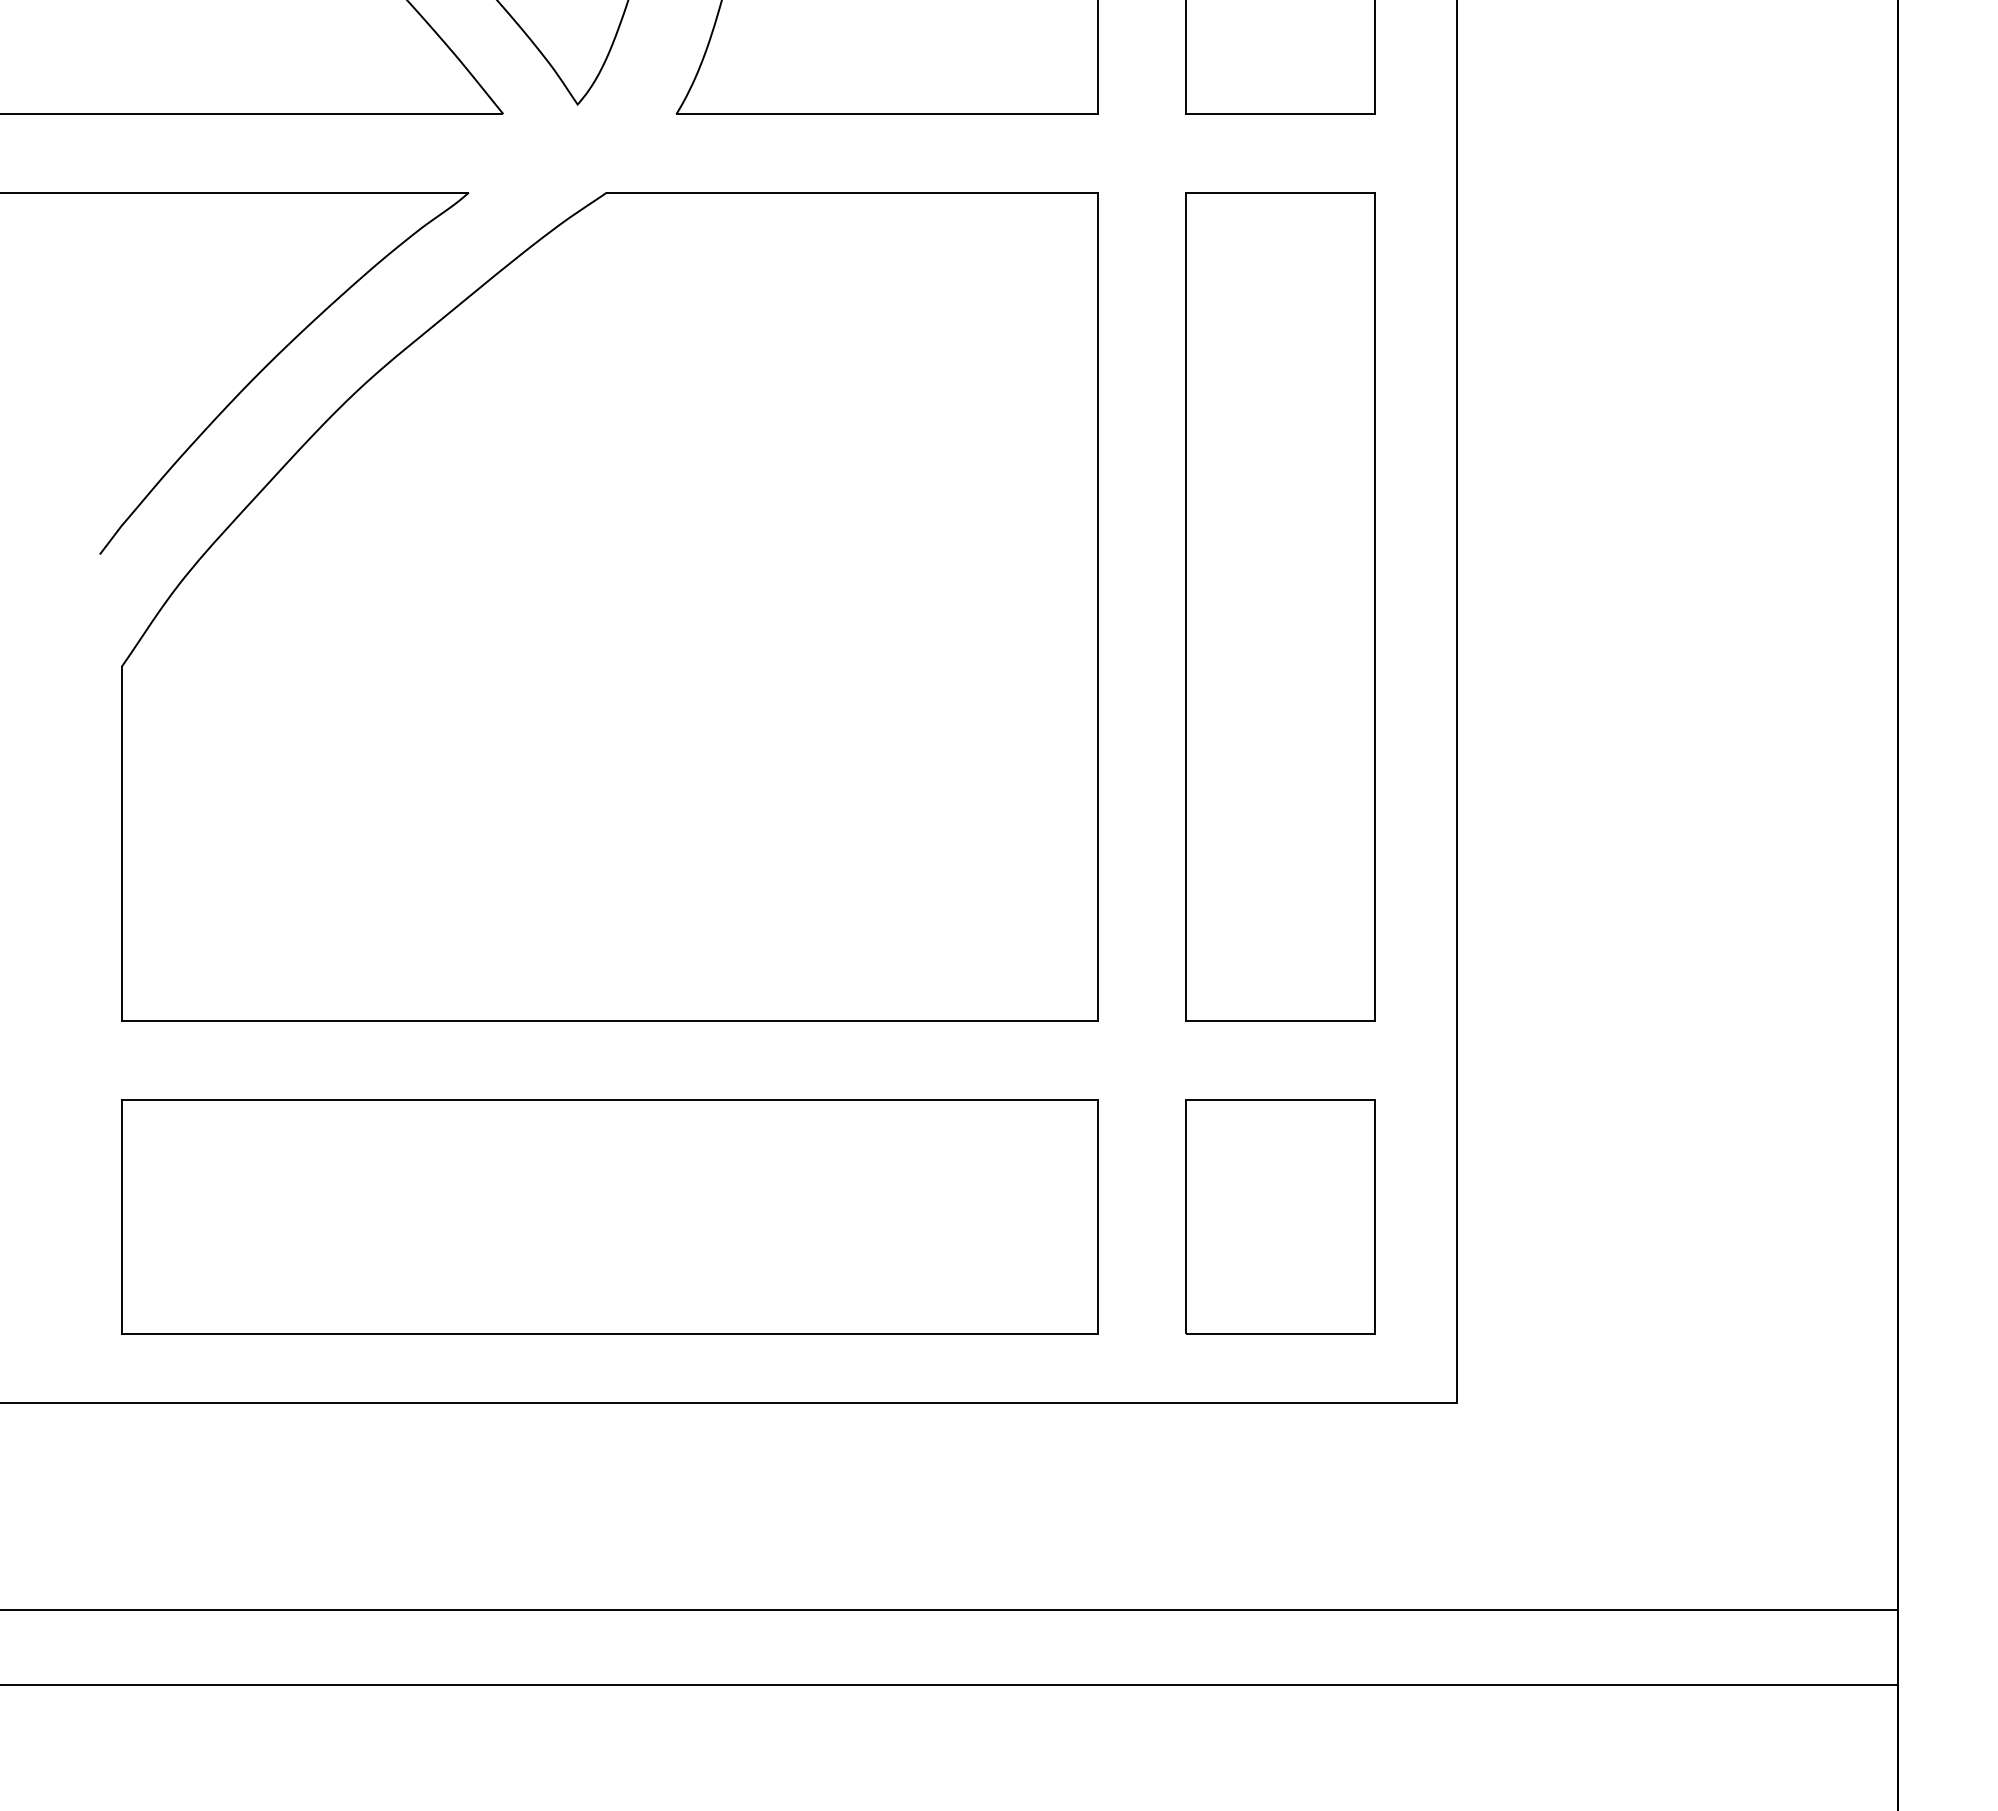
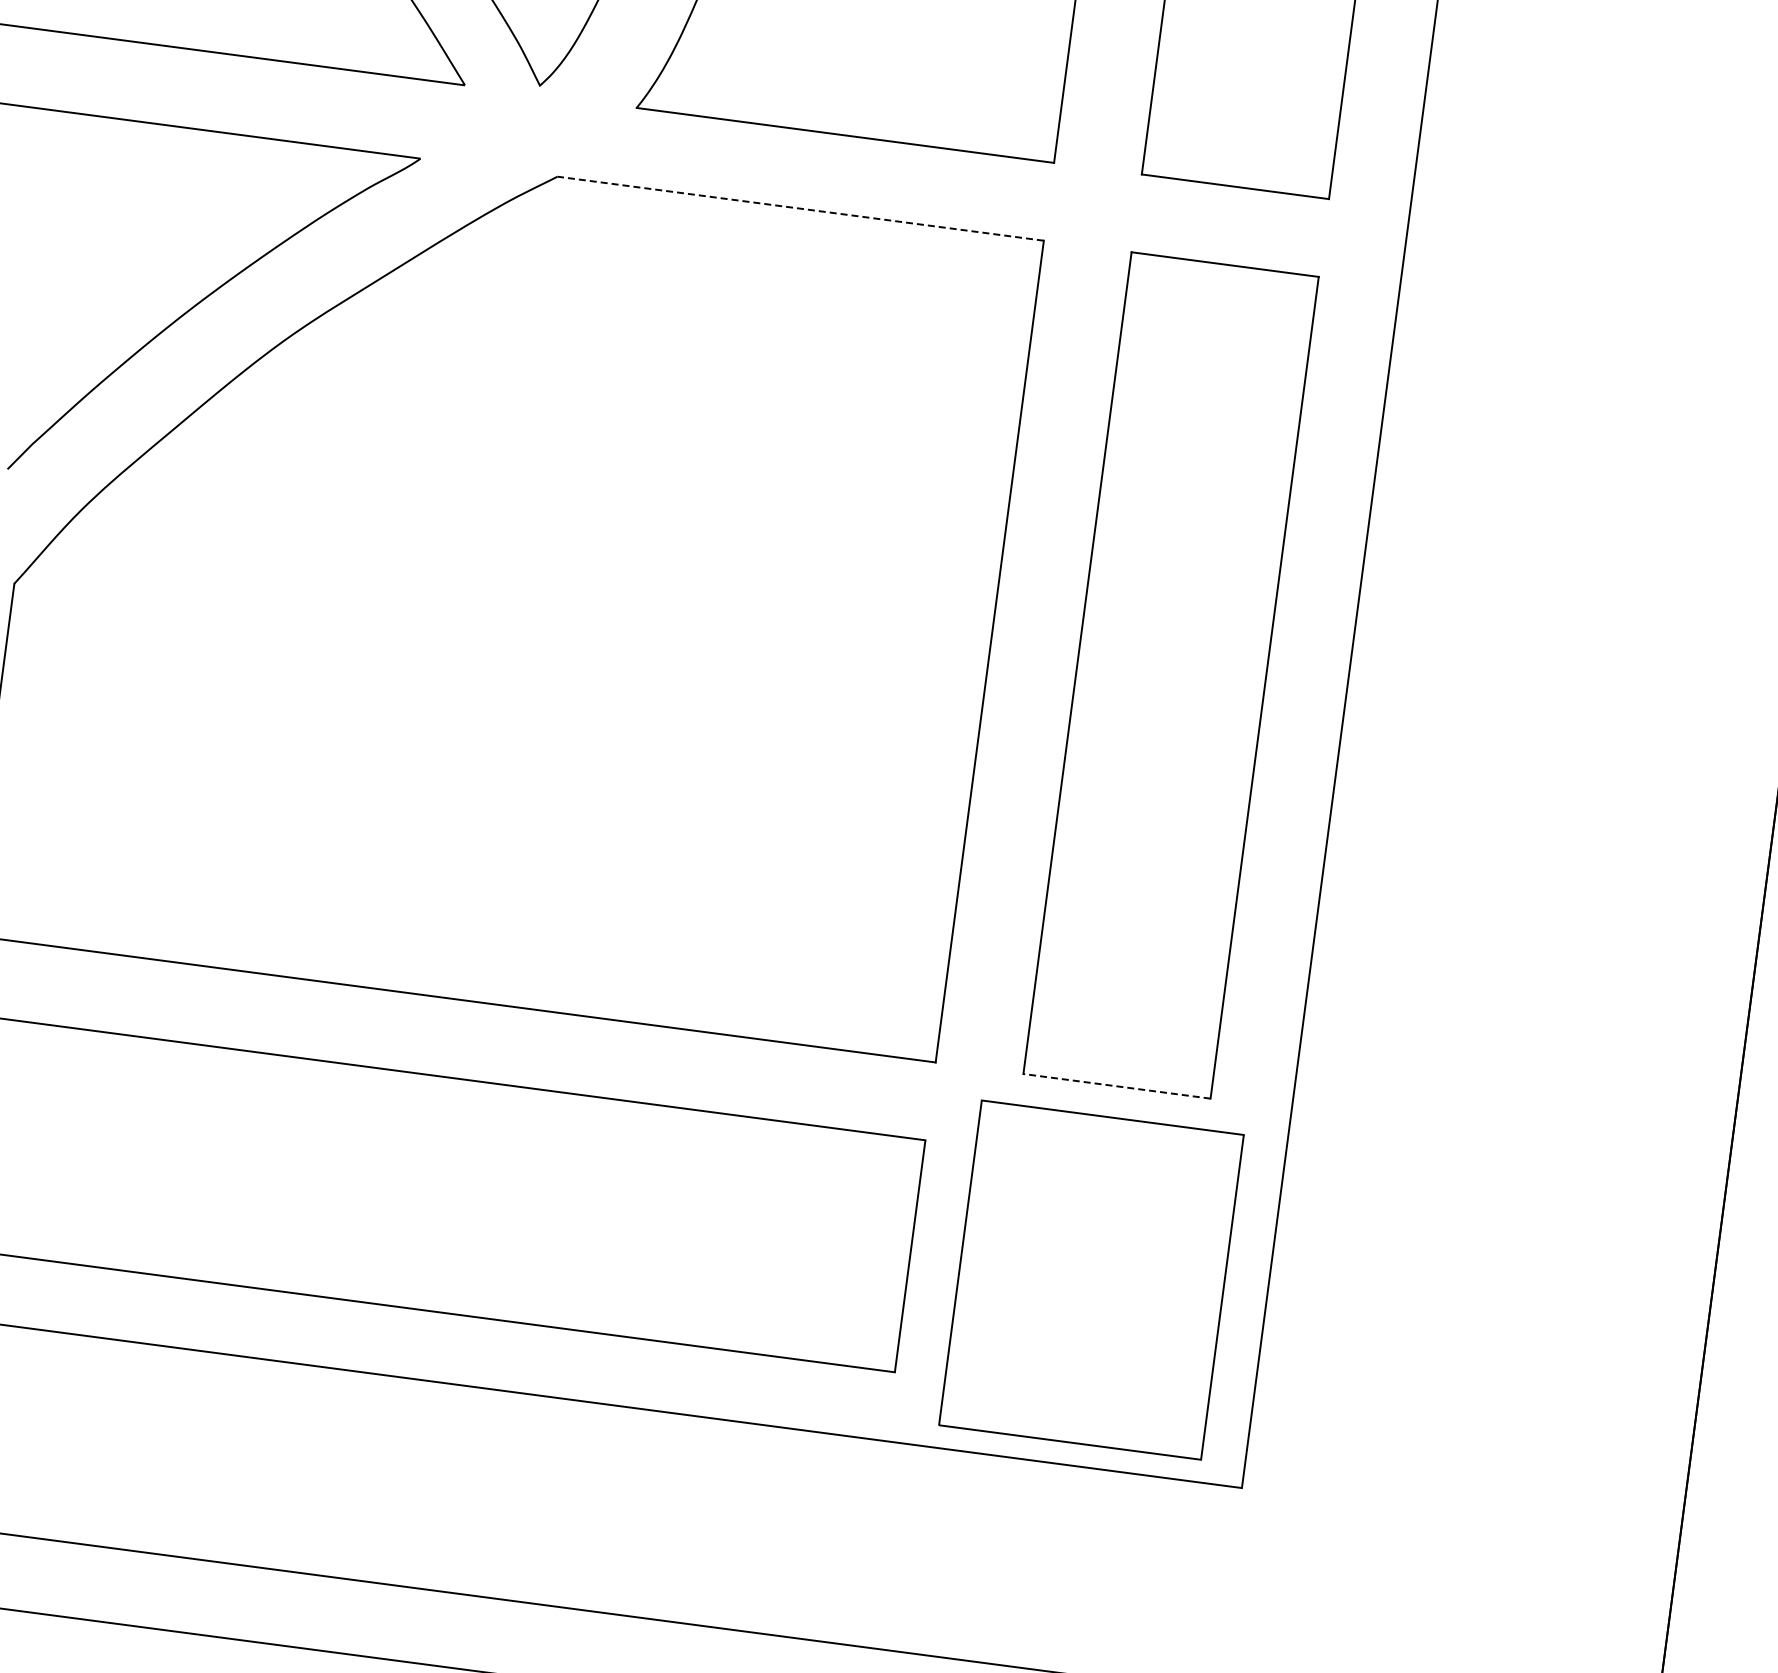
line: (851, 192) -> (799, 208), solid -> dashed
line: (1279, 1021) -> (1116, 1086), solid -> dashed
part: (1280, 1216) -> (1091, 1279), size x1.4

